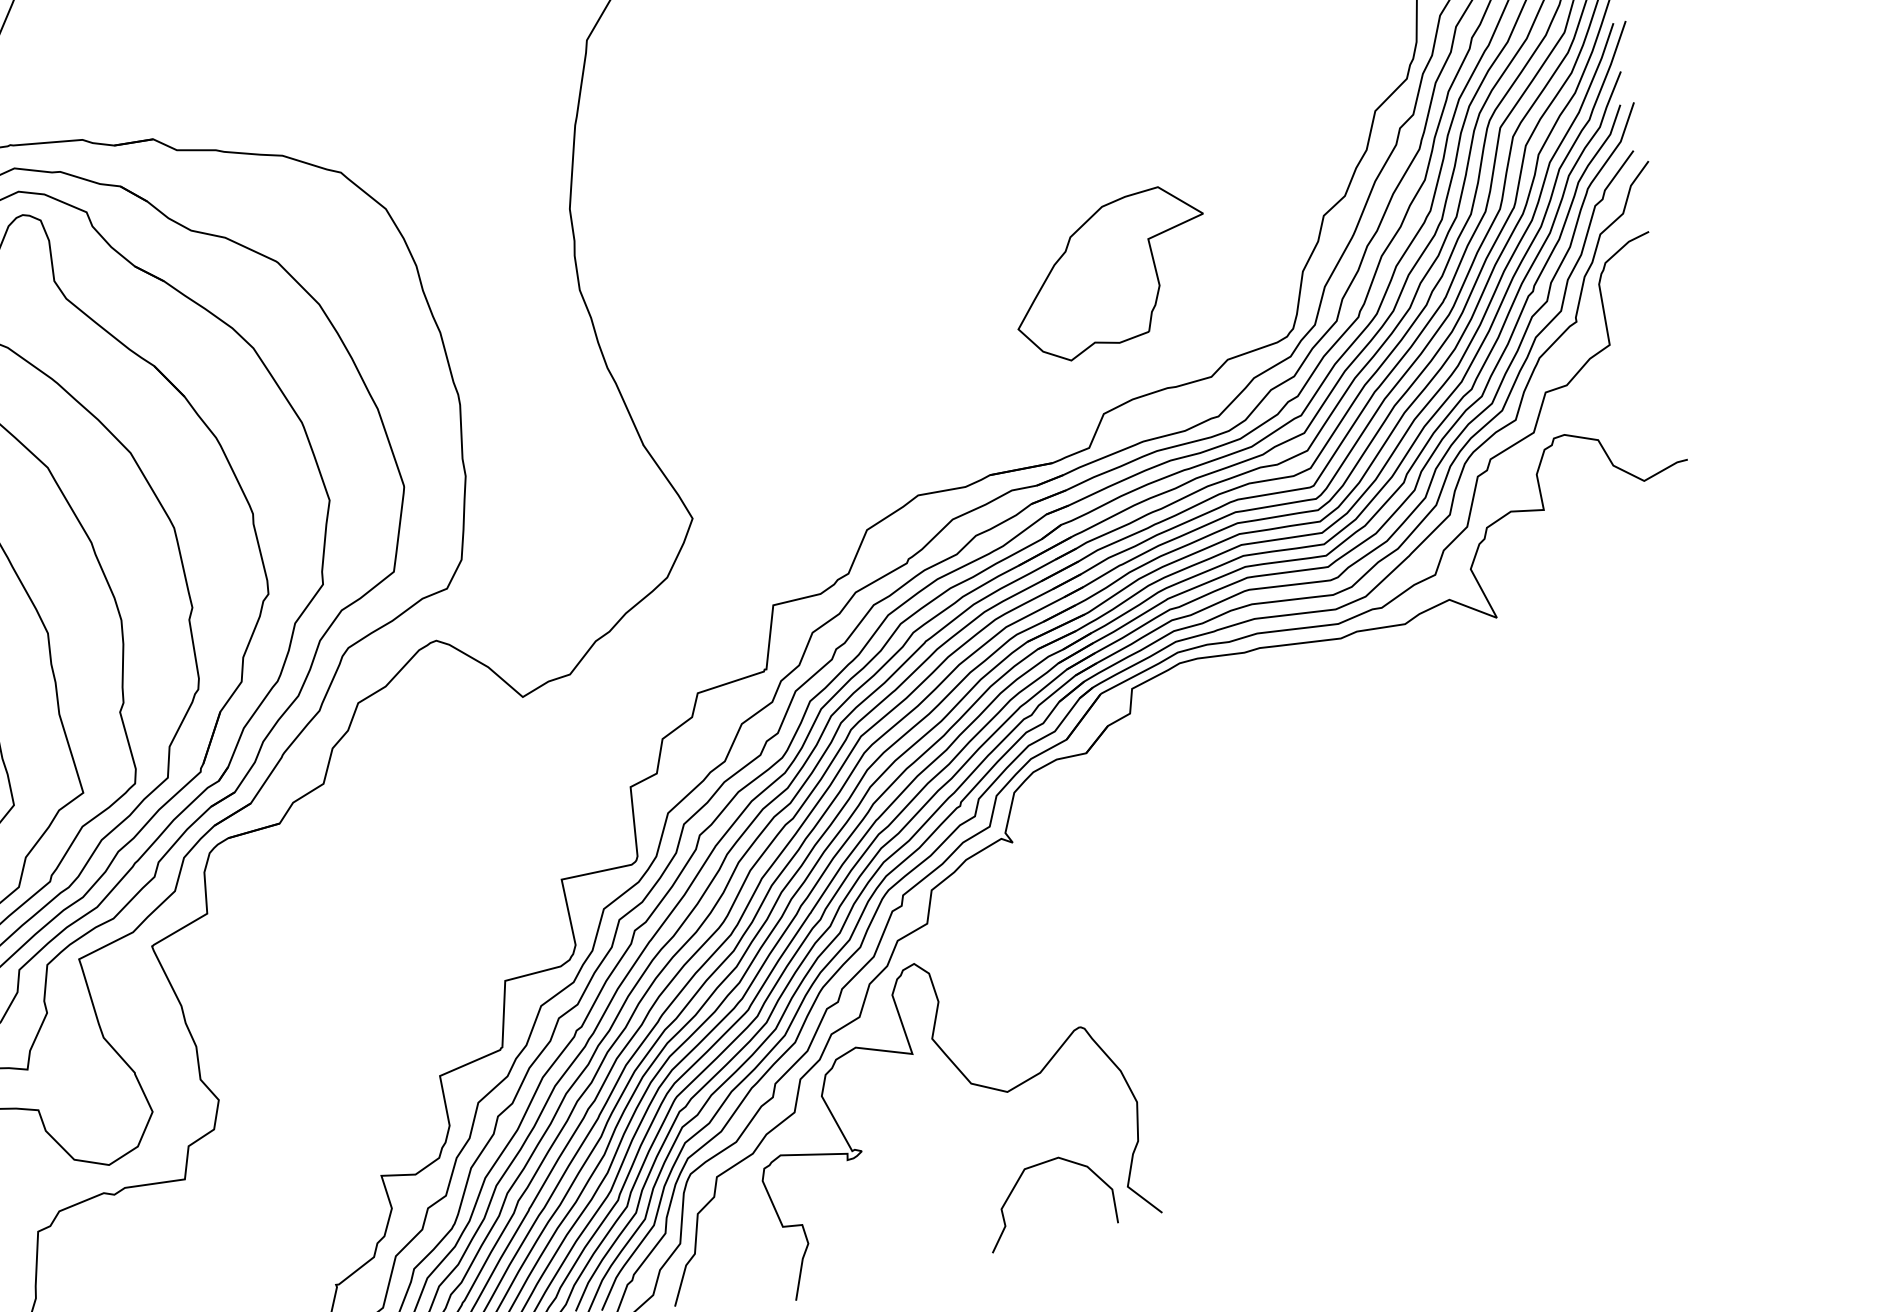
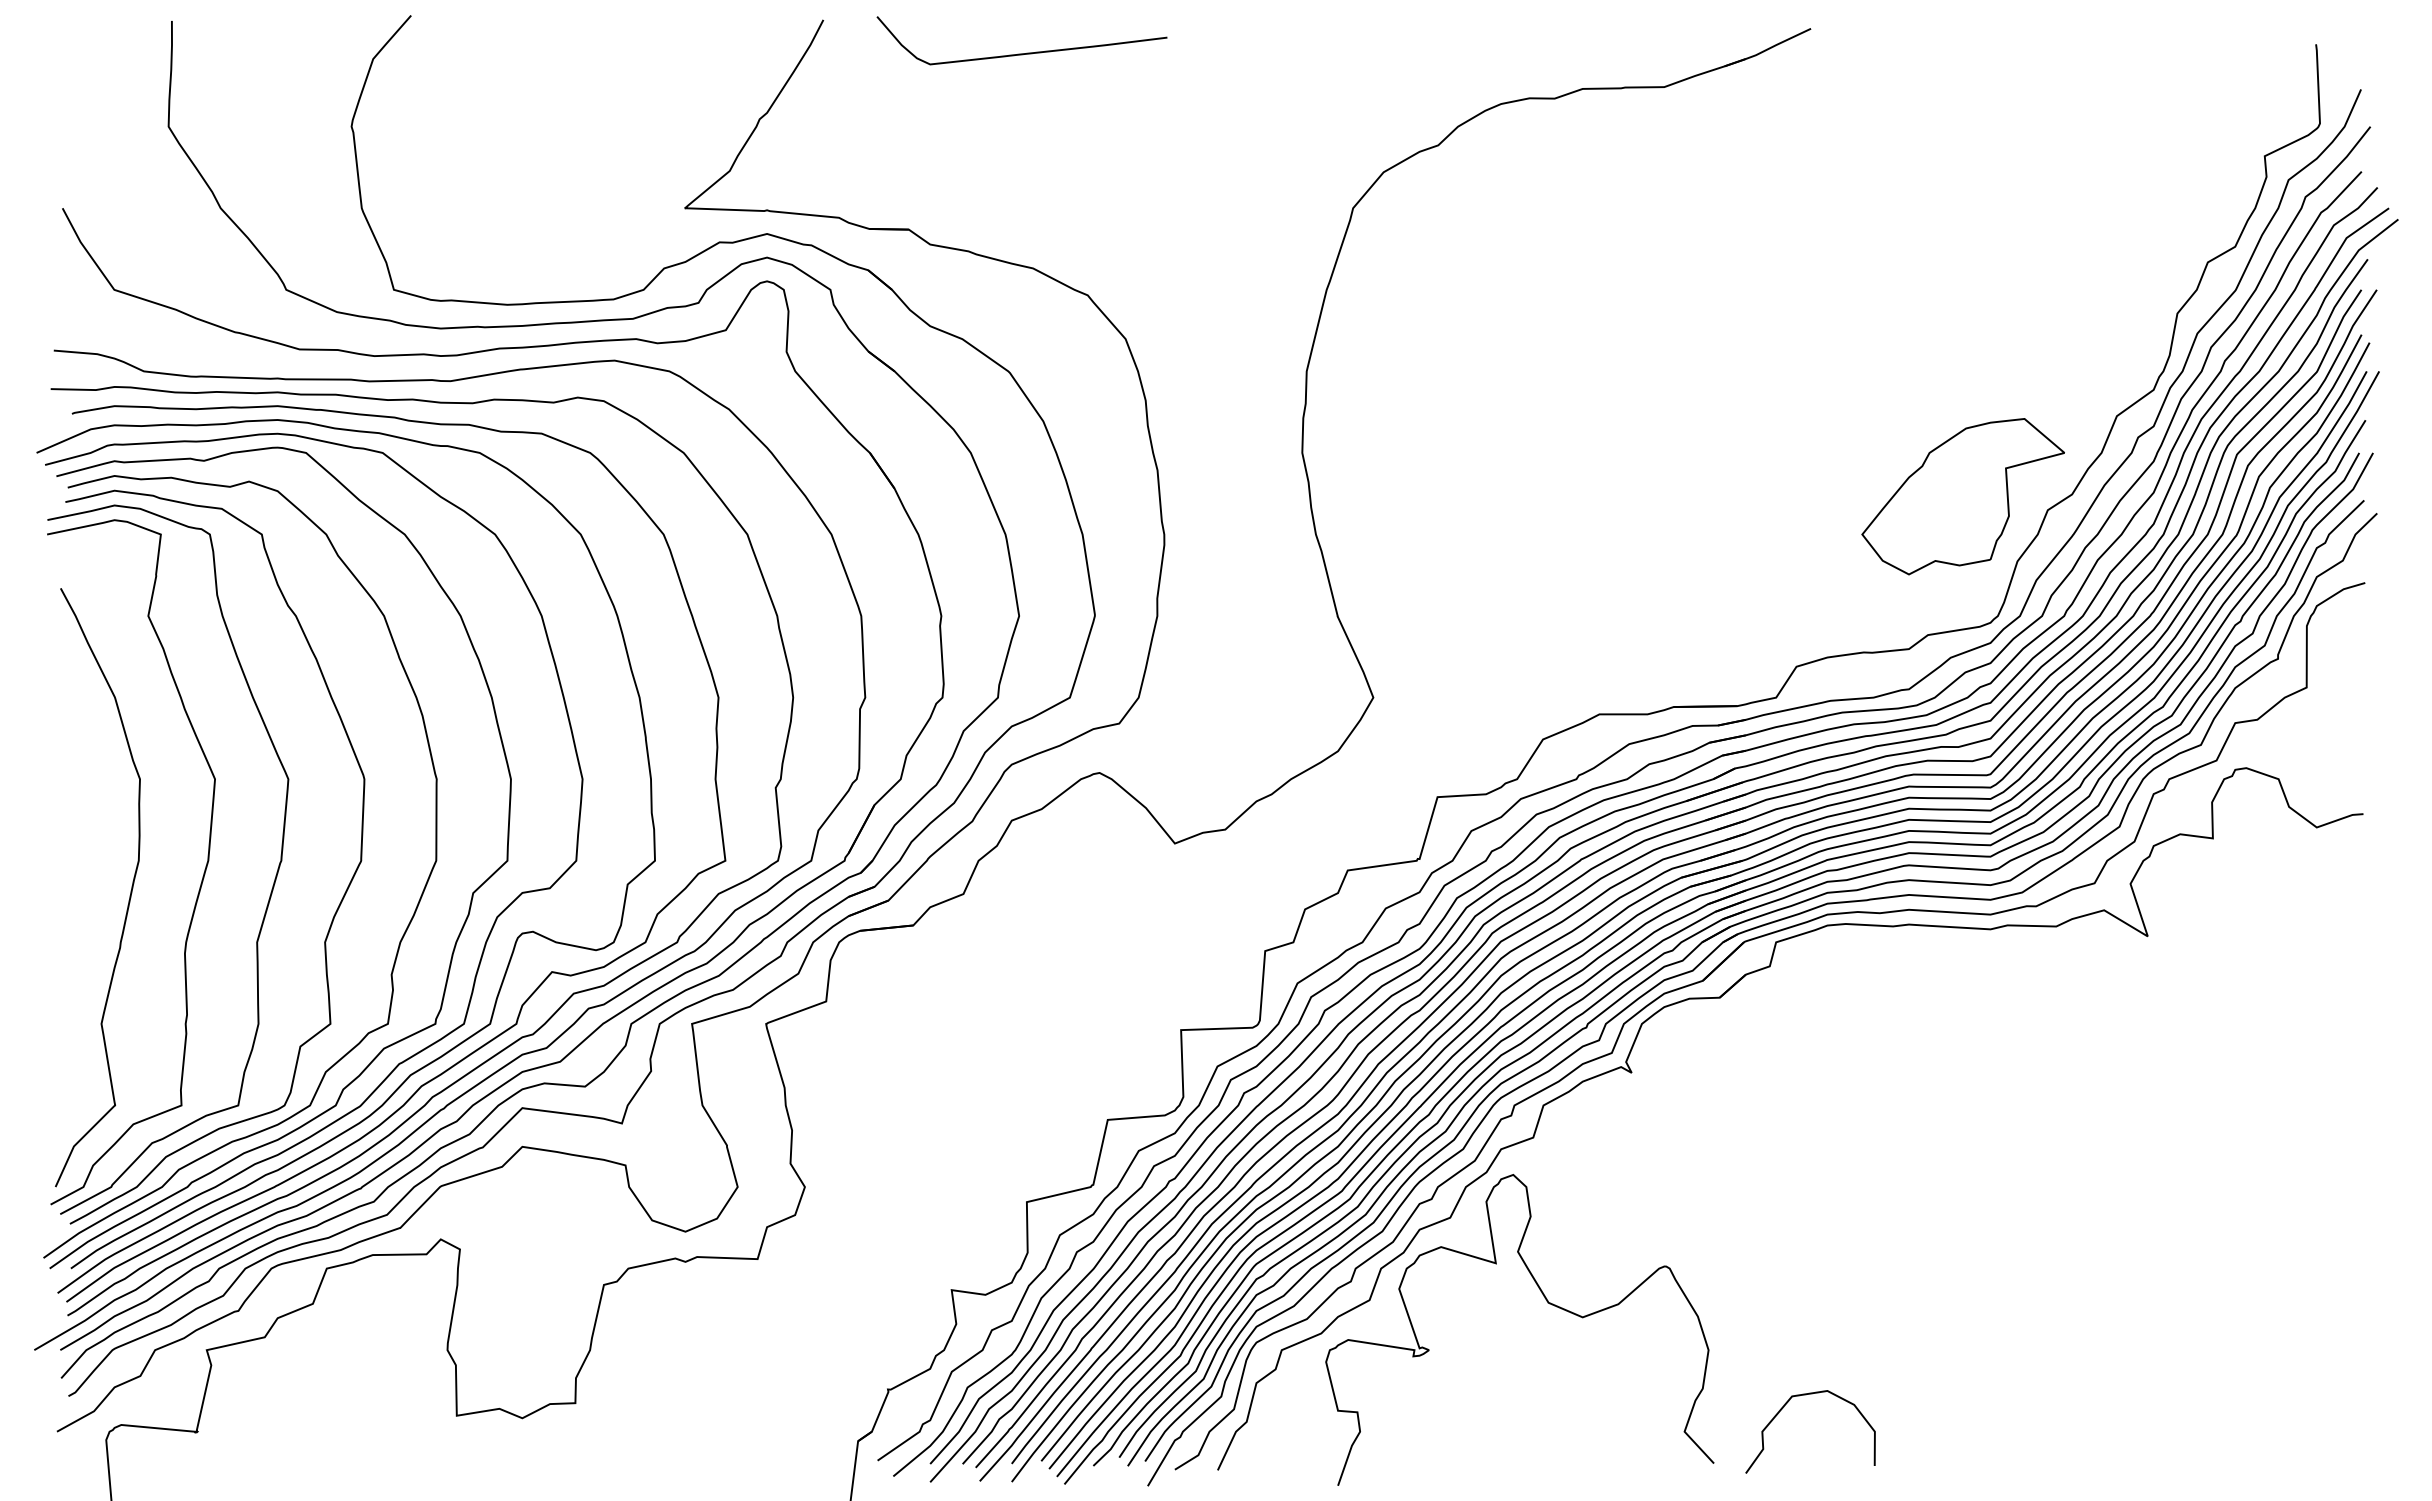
part: (1110, 274) -> (1962, 496), moved
curve: (1019, 1181) -> (1784, 1407), moved

